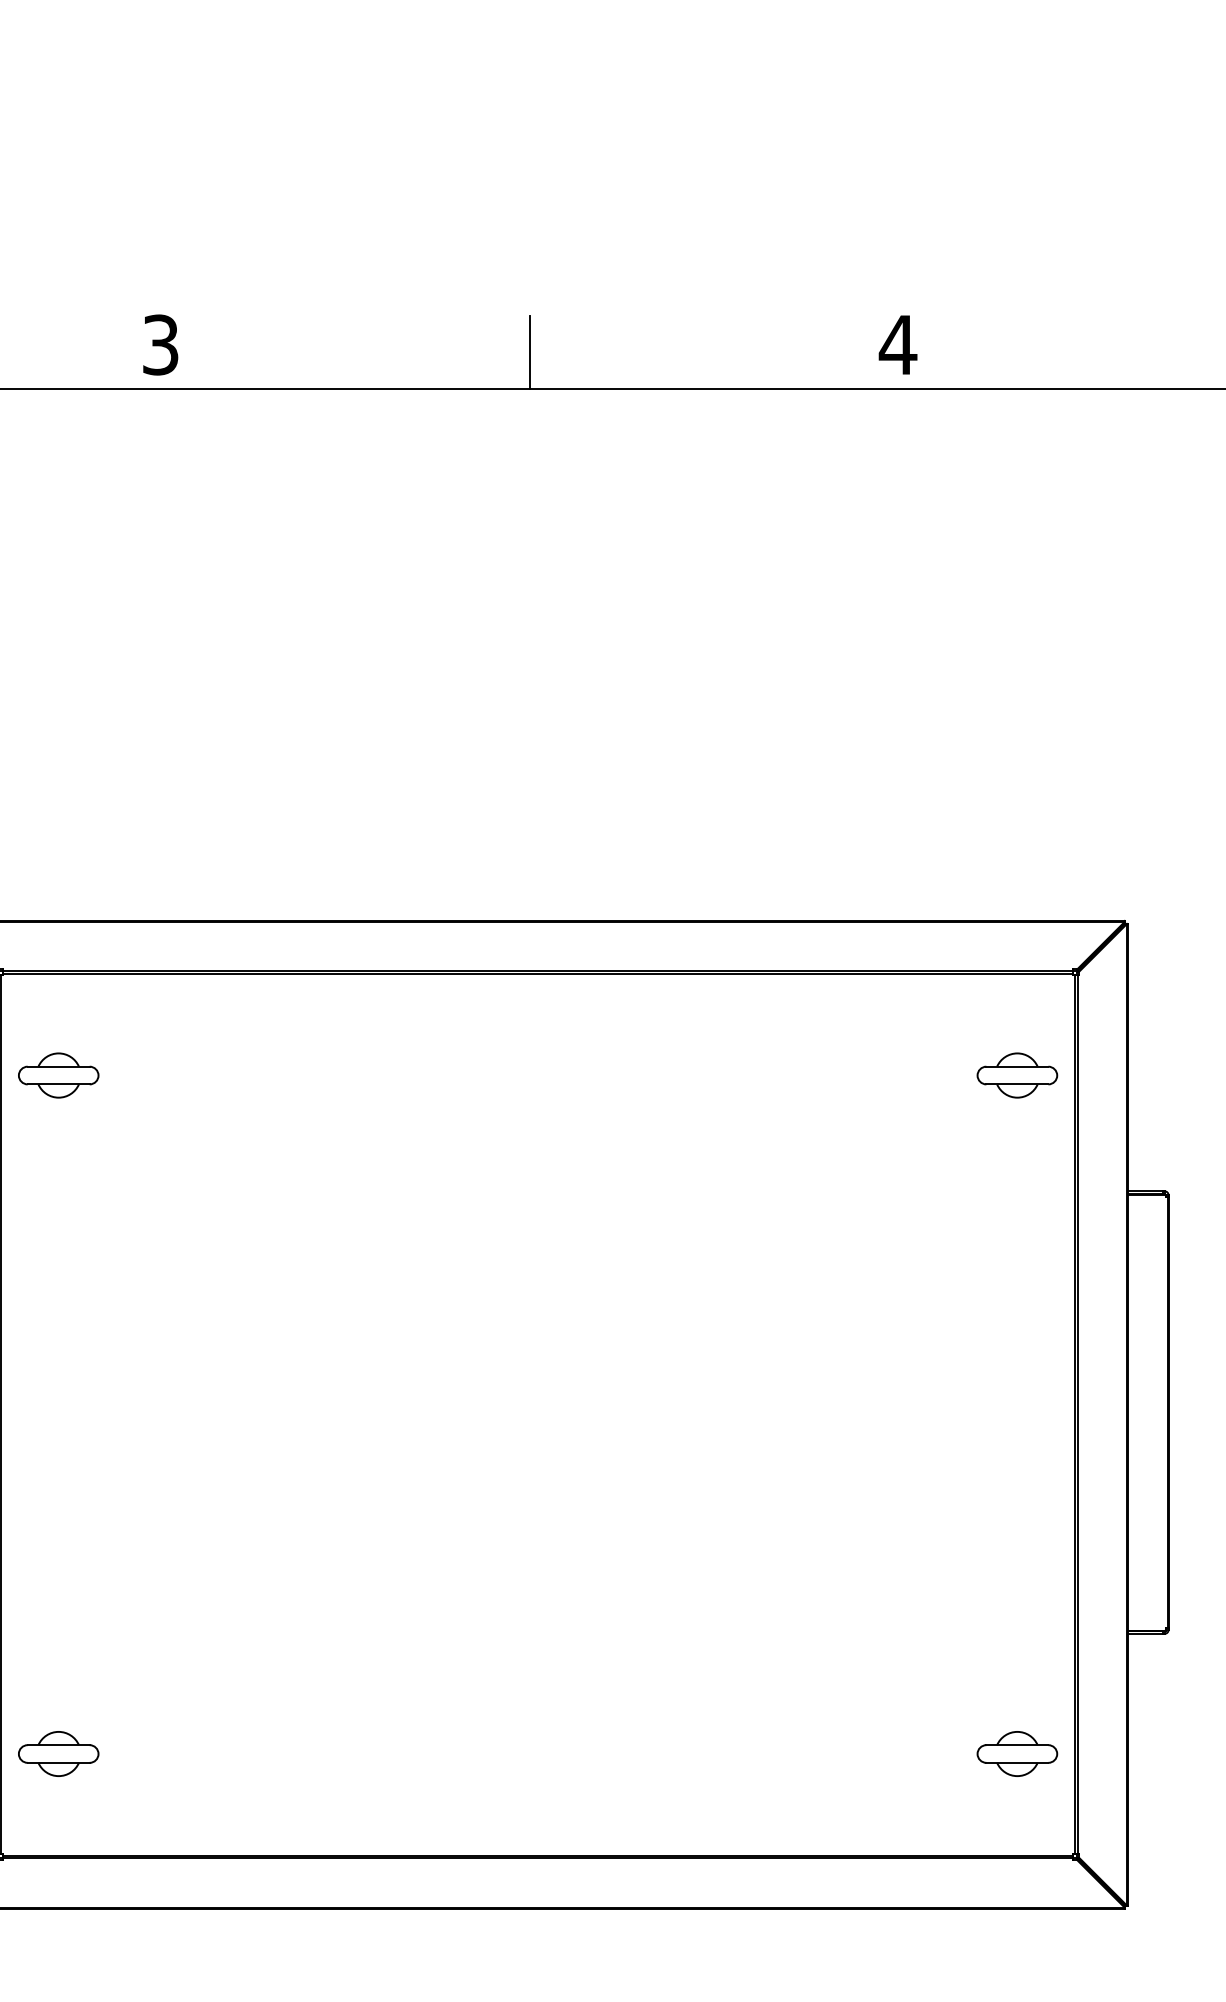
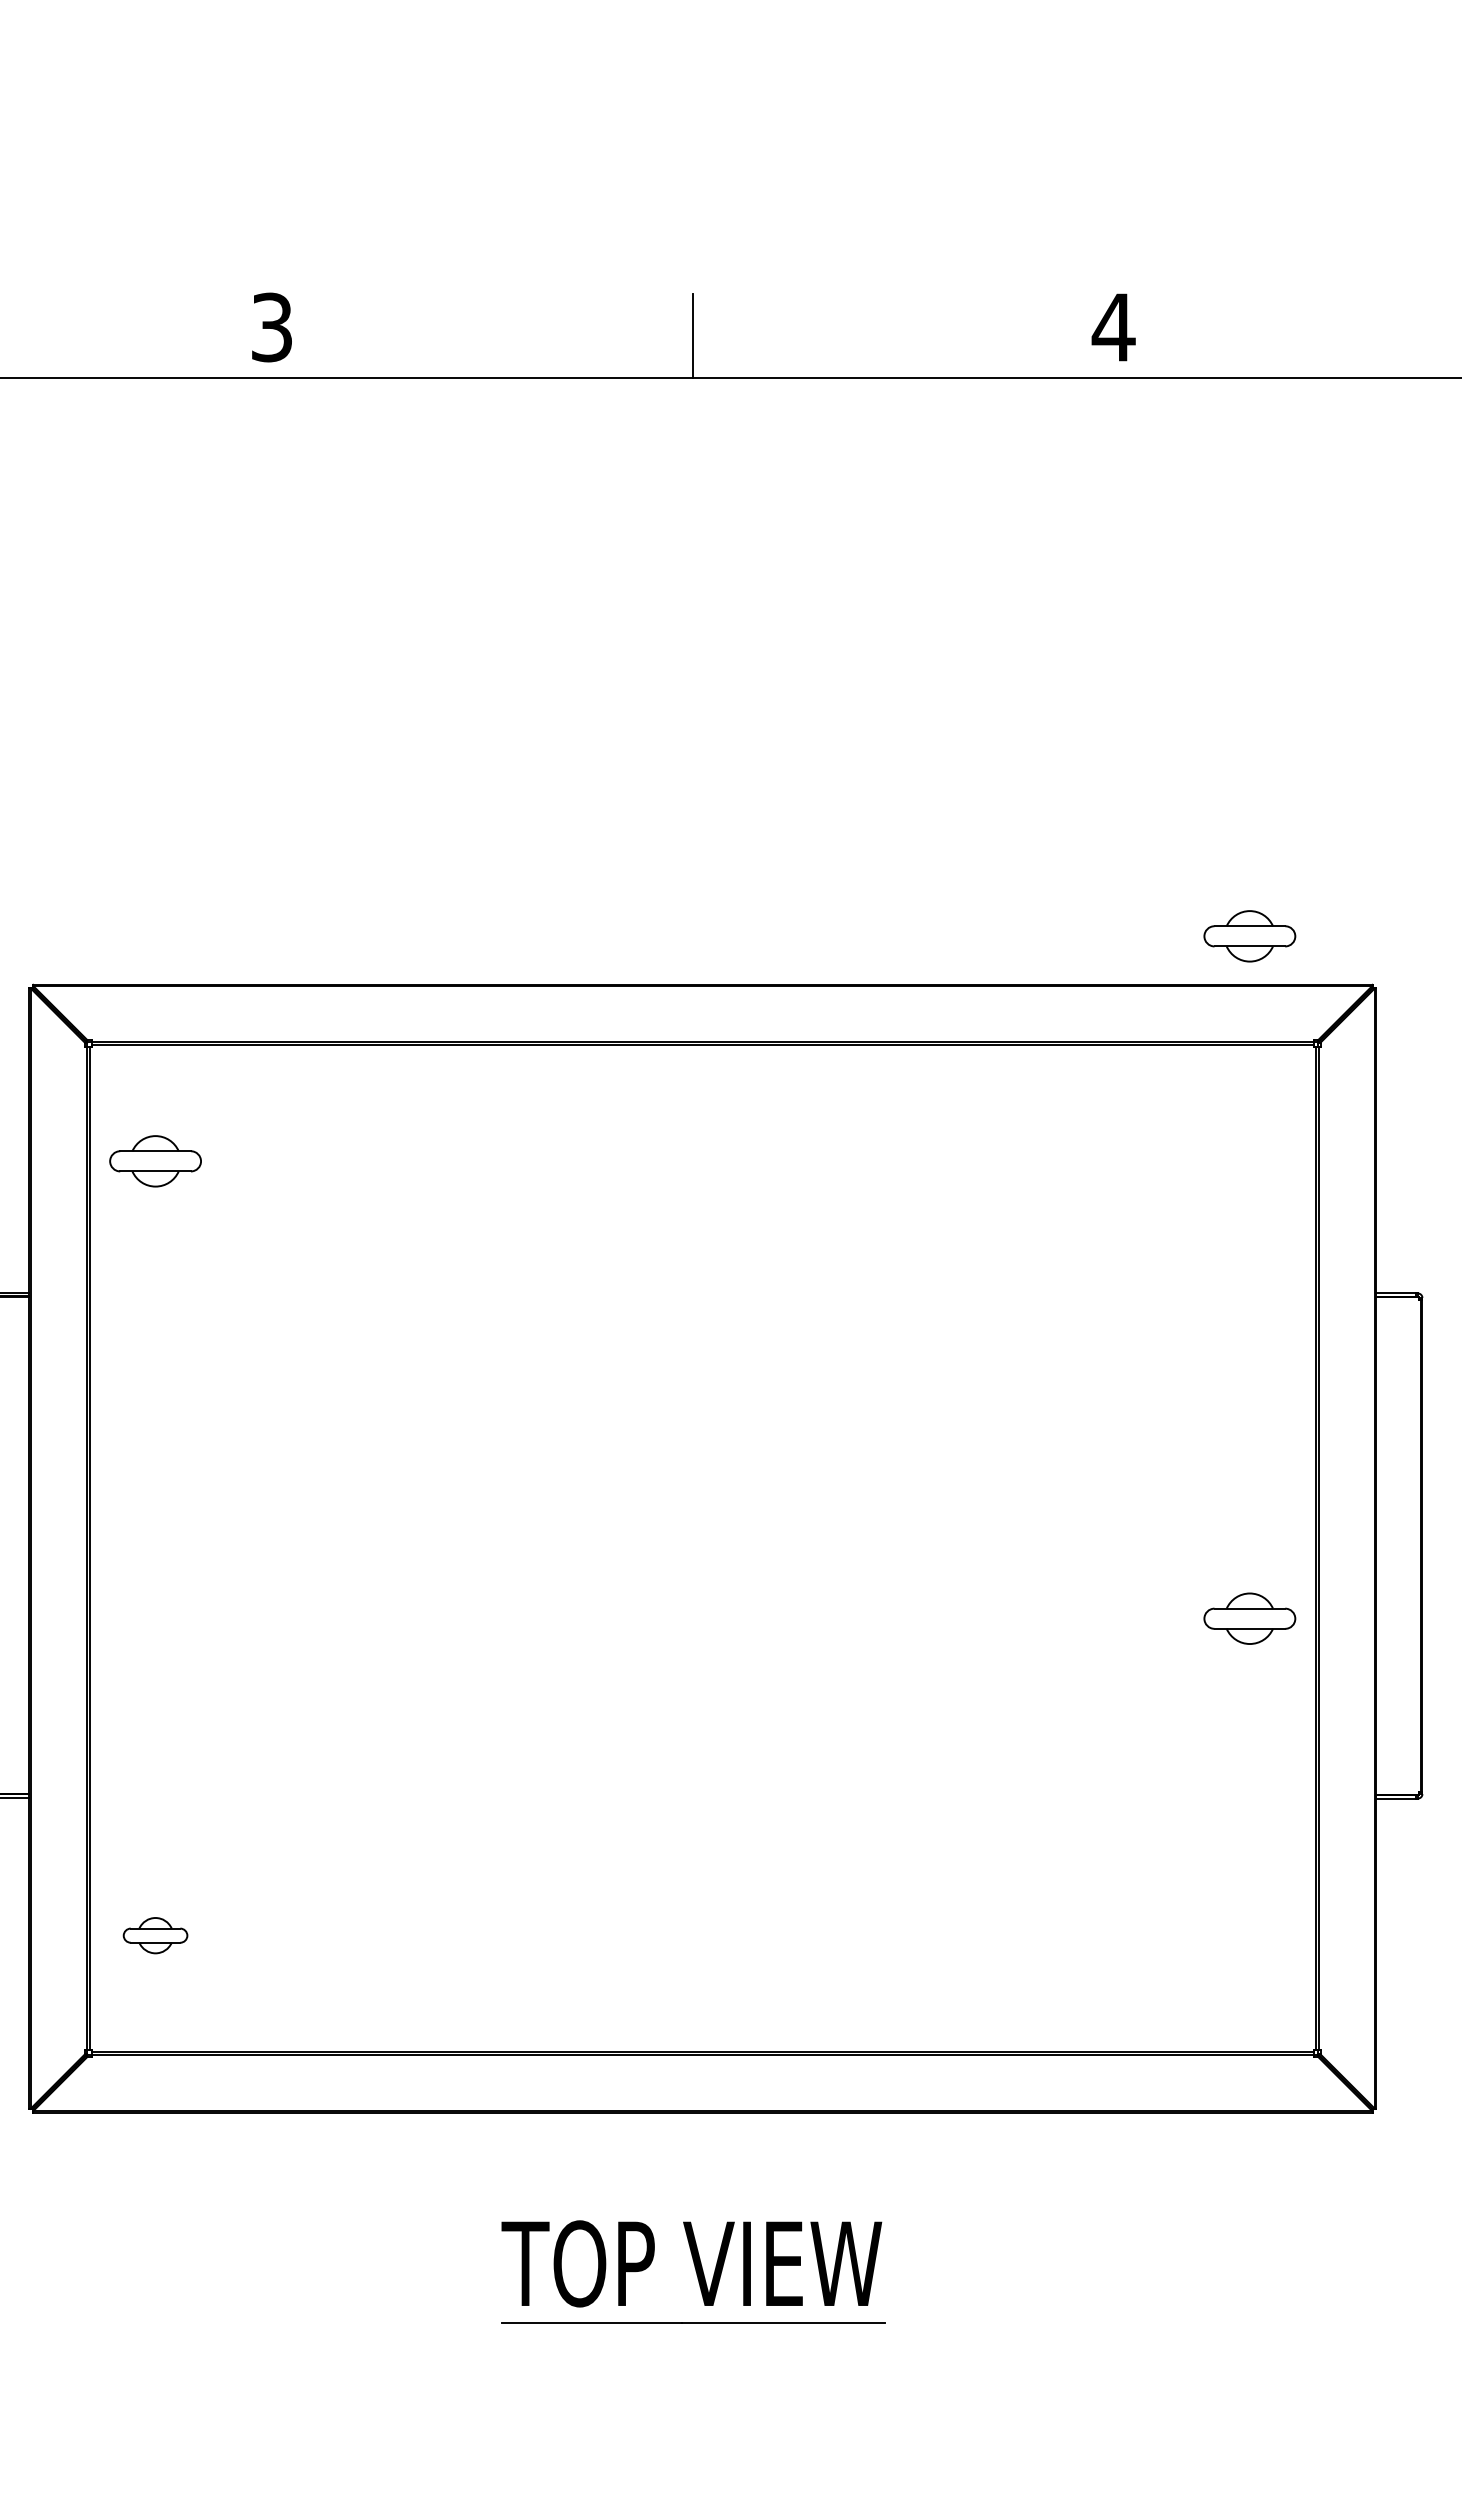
part: (1017, 1075) -> (1249, 936), moved
part: (58, 1753) -> (155, 1935), size x0.7
part: (1017, 1753) -> (1249, 1618), moved

